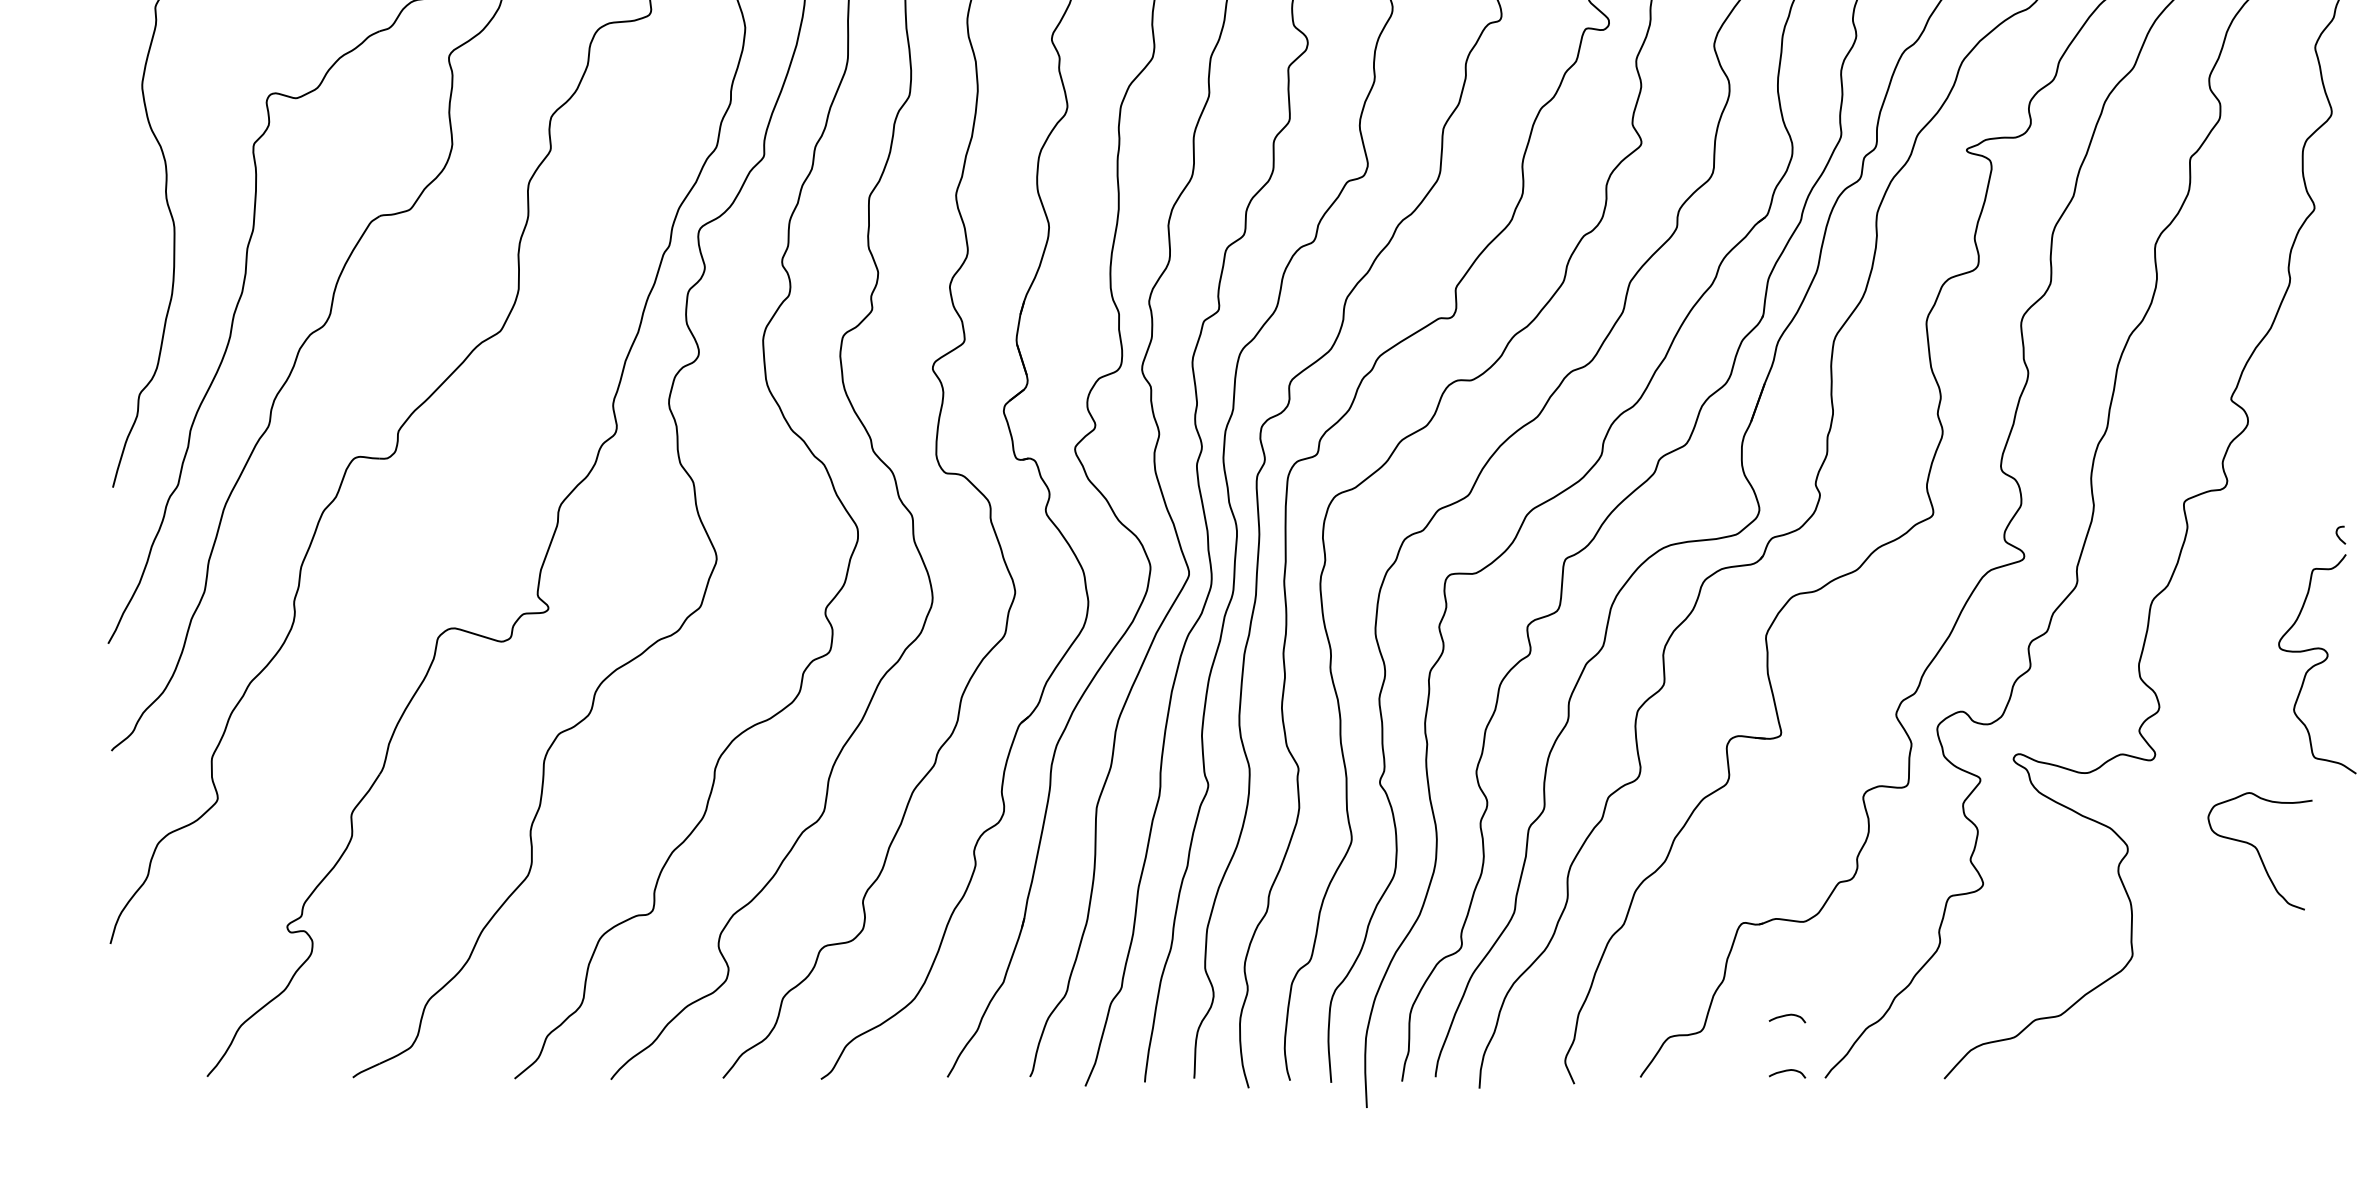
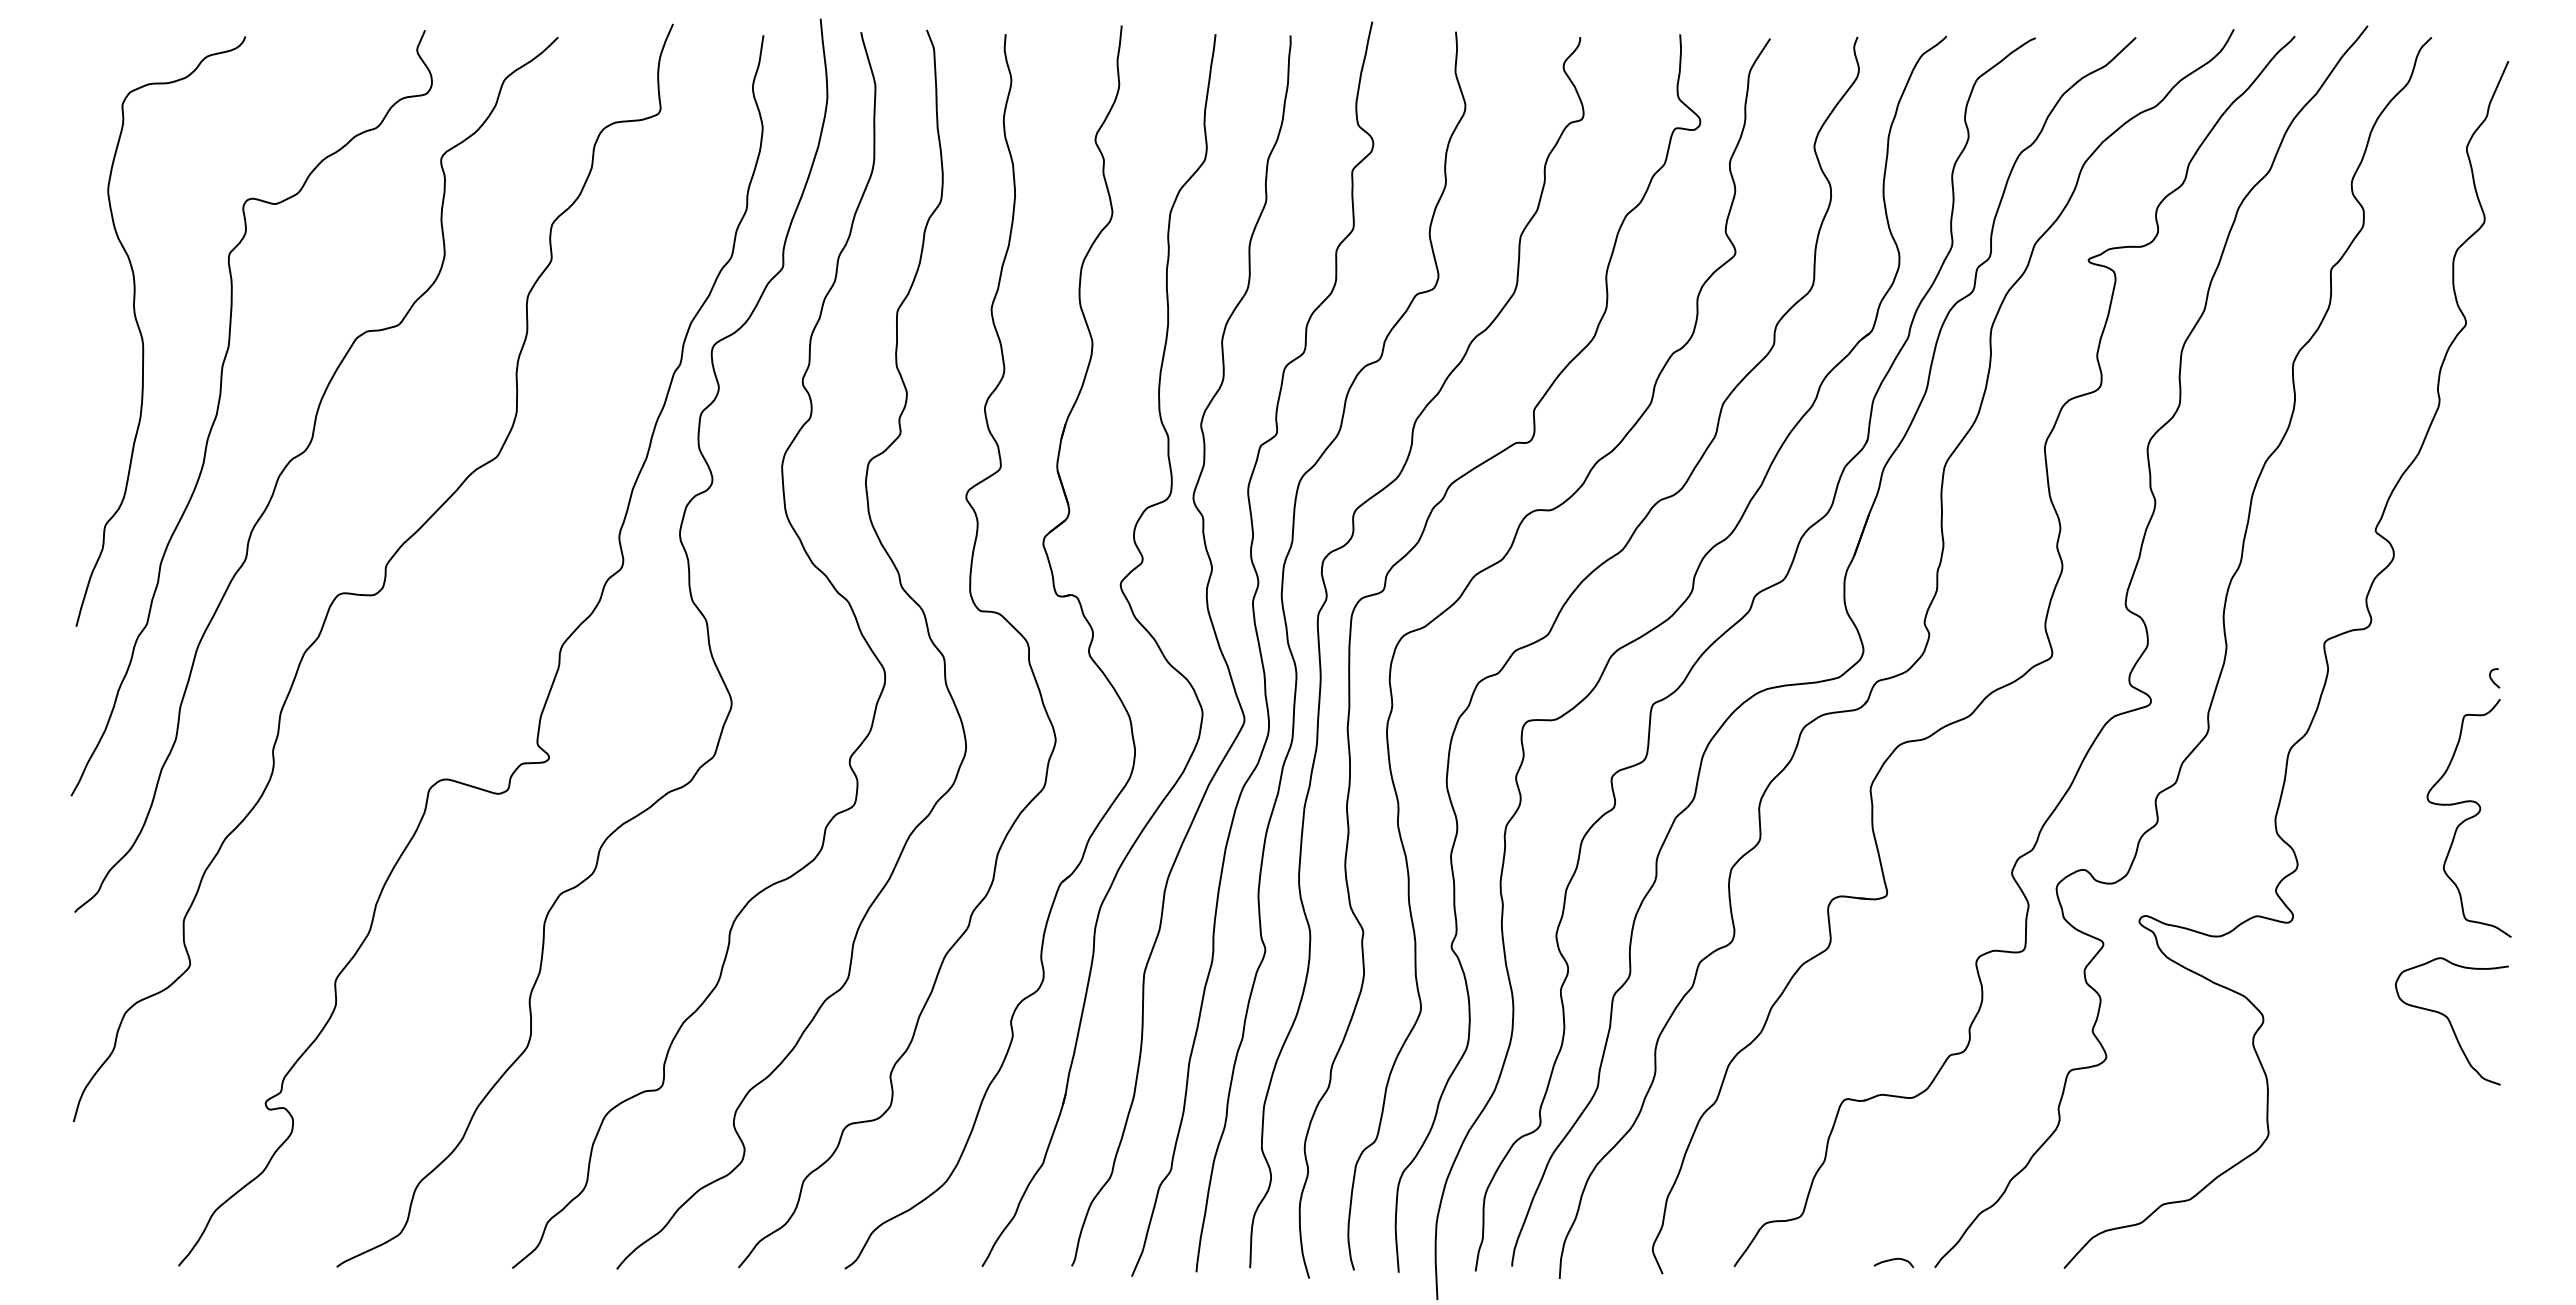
curve: (2258, 851) -> (2450, 1021), moved
curve: (1787, 1016) -> (1893, 1200), removed

